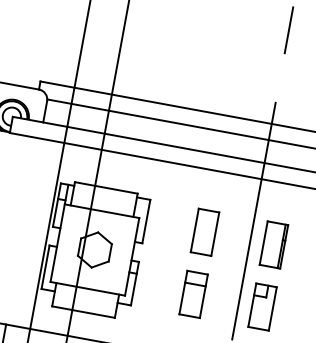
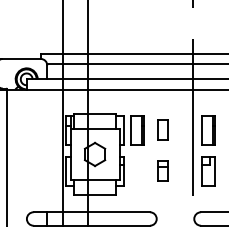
part: (166, 225) -> (137, 130), added
part: (204, 232) -> (162, 130), size x0.7
part: (192, 294) -> (162, 171), size x0.7

